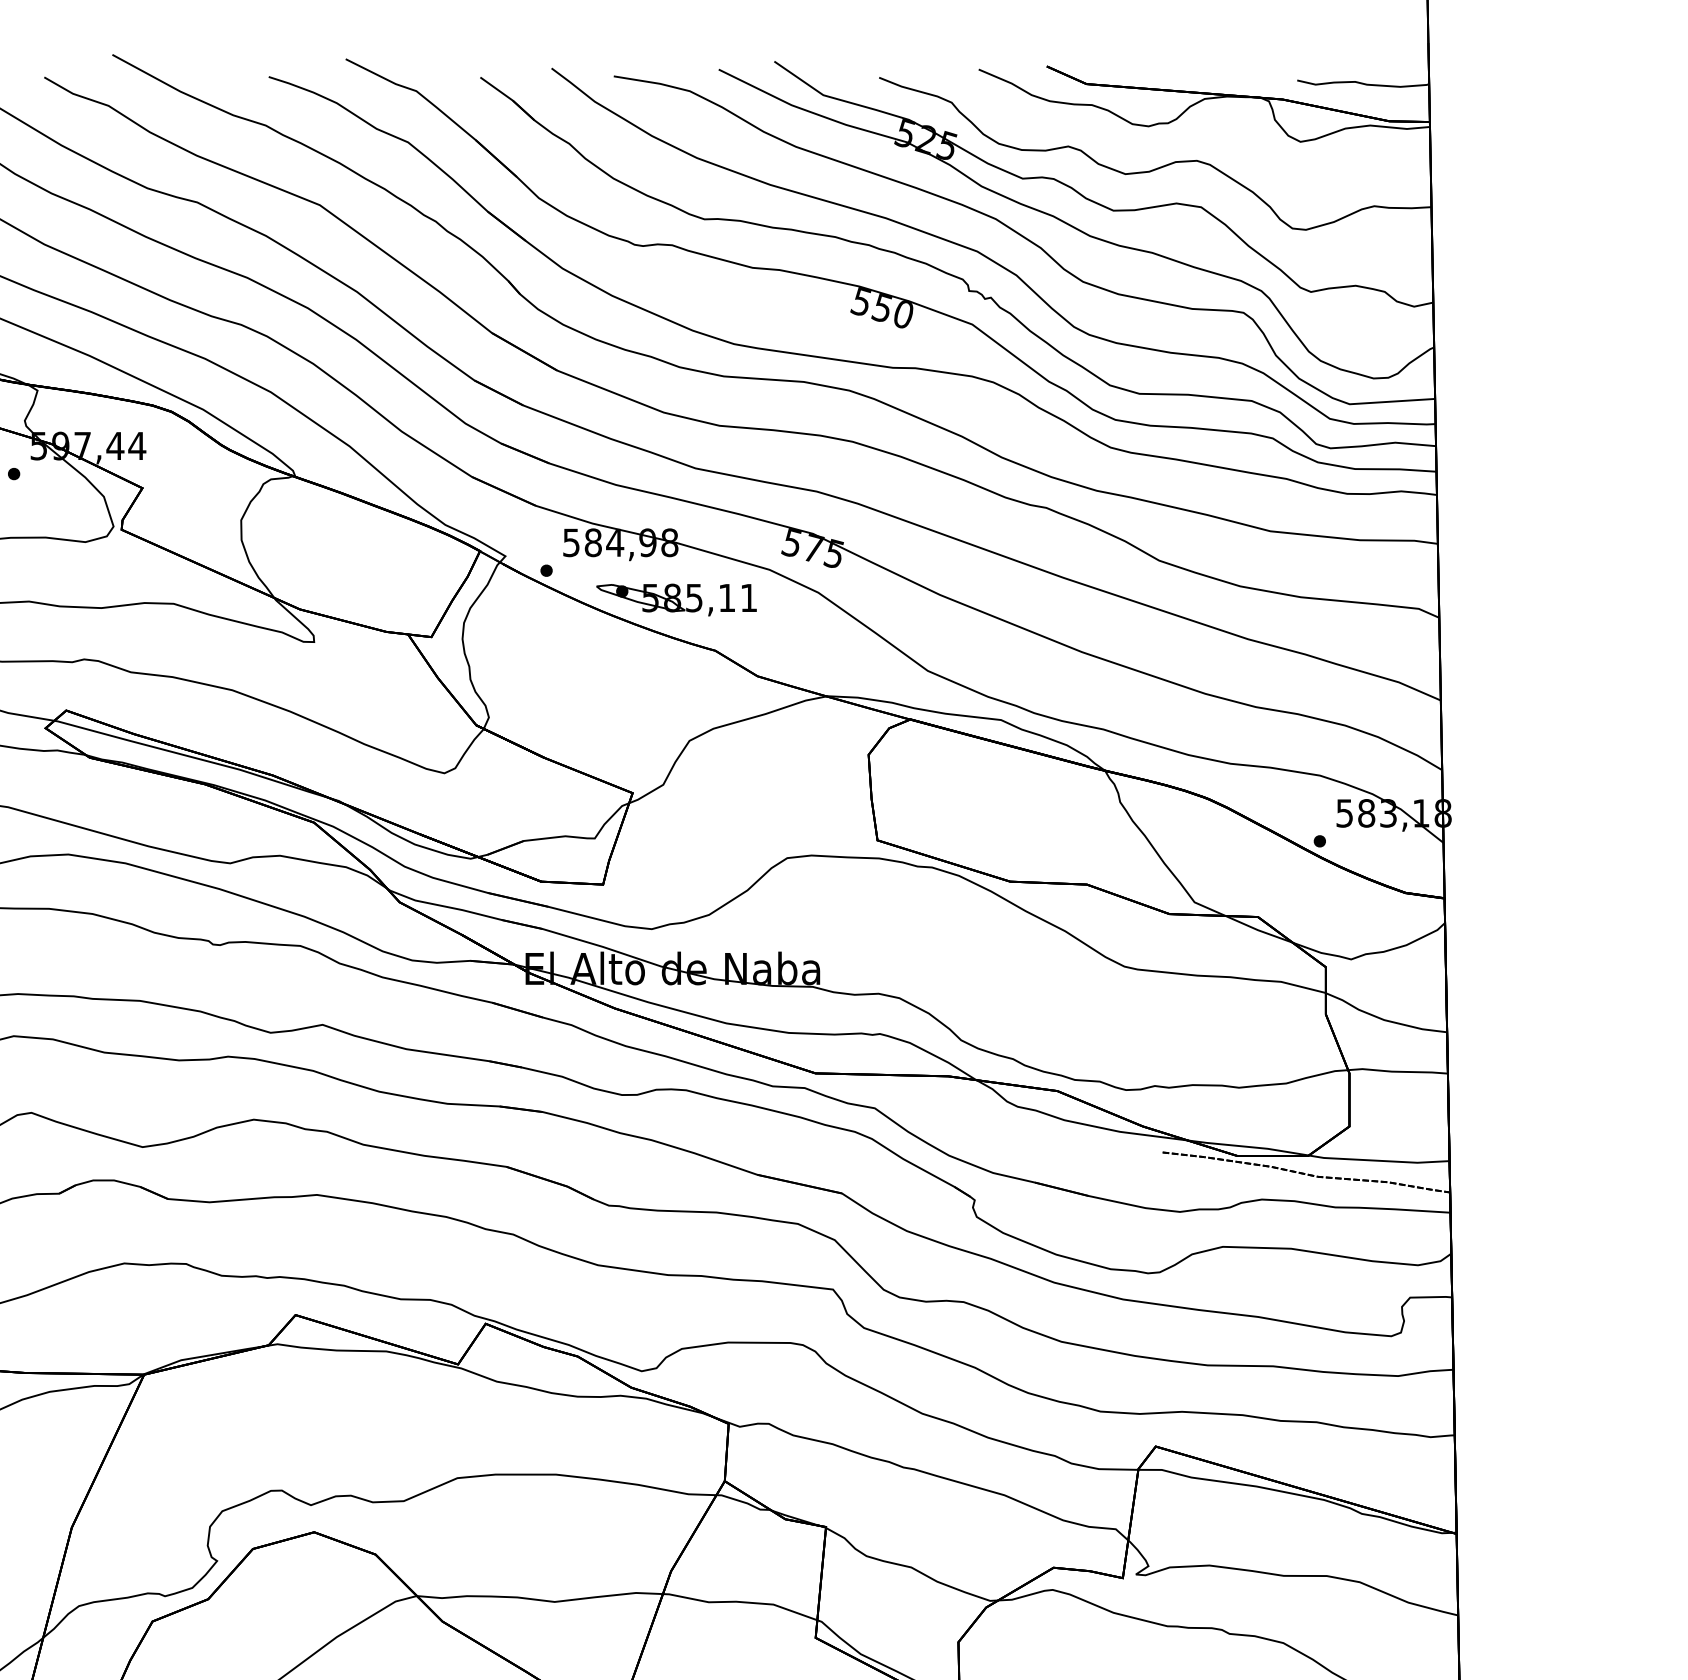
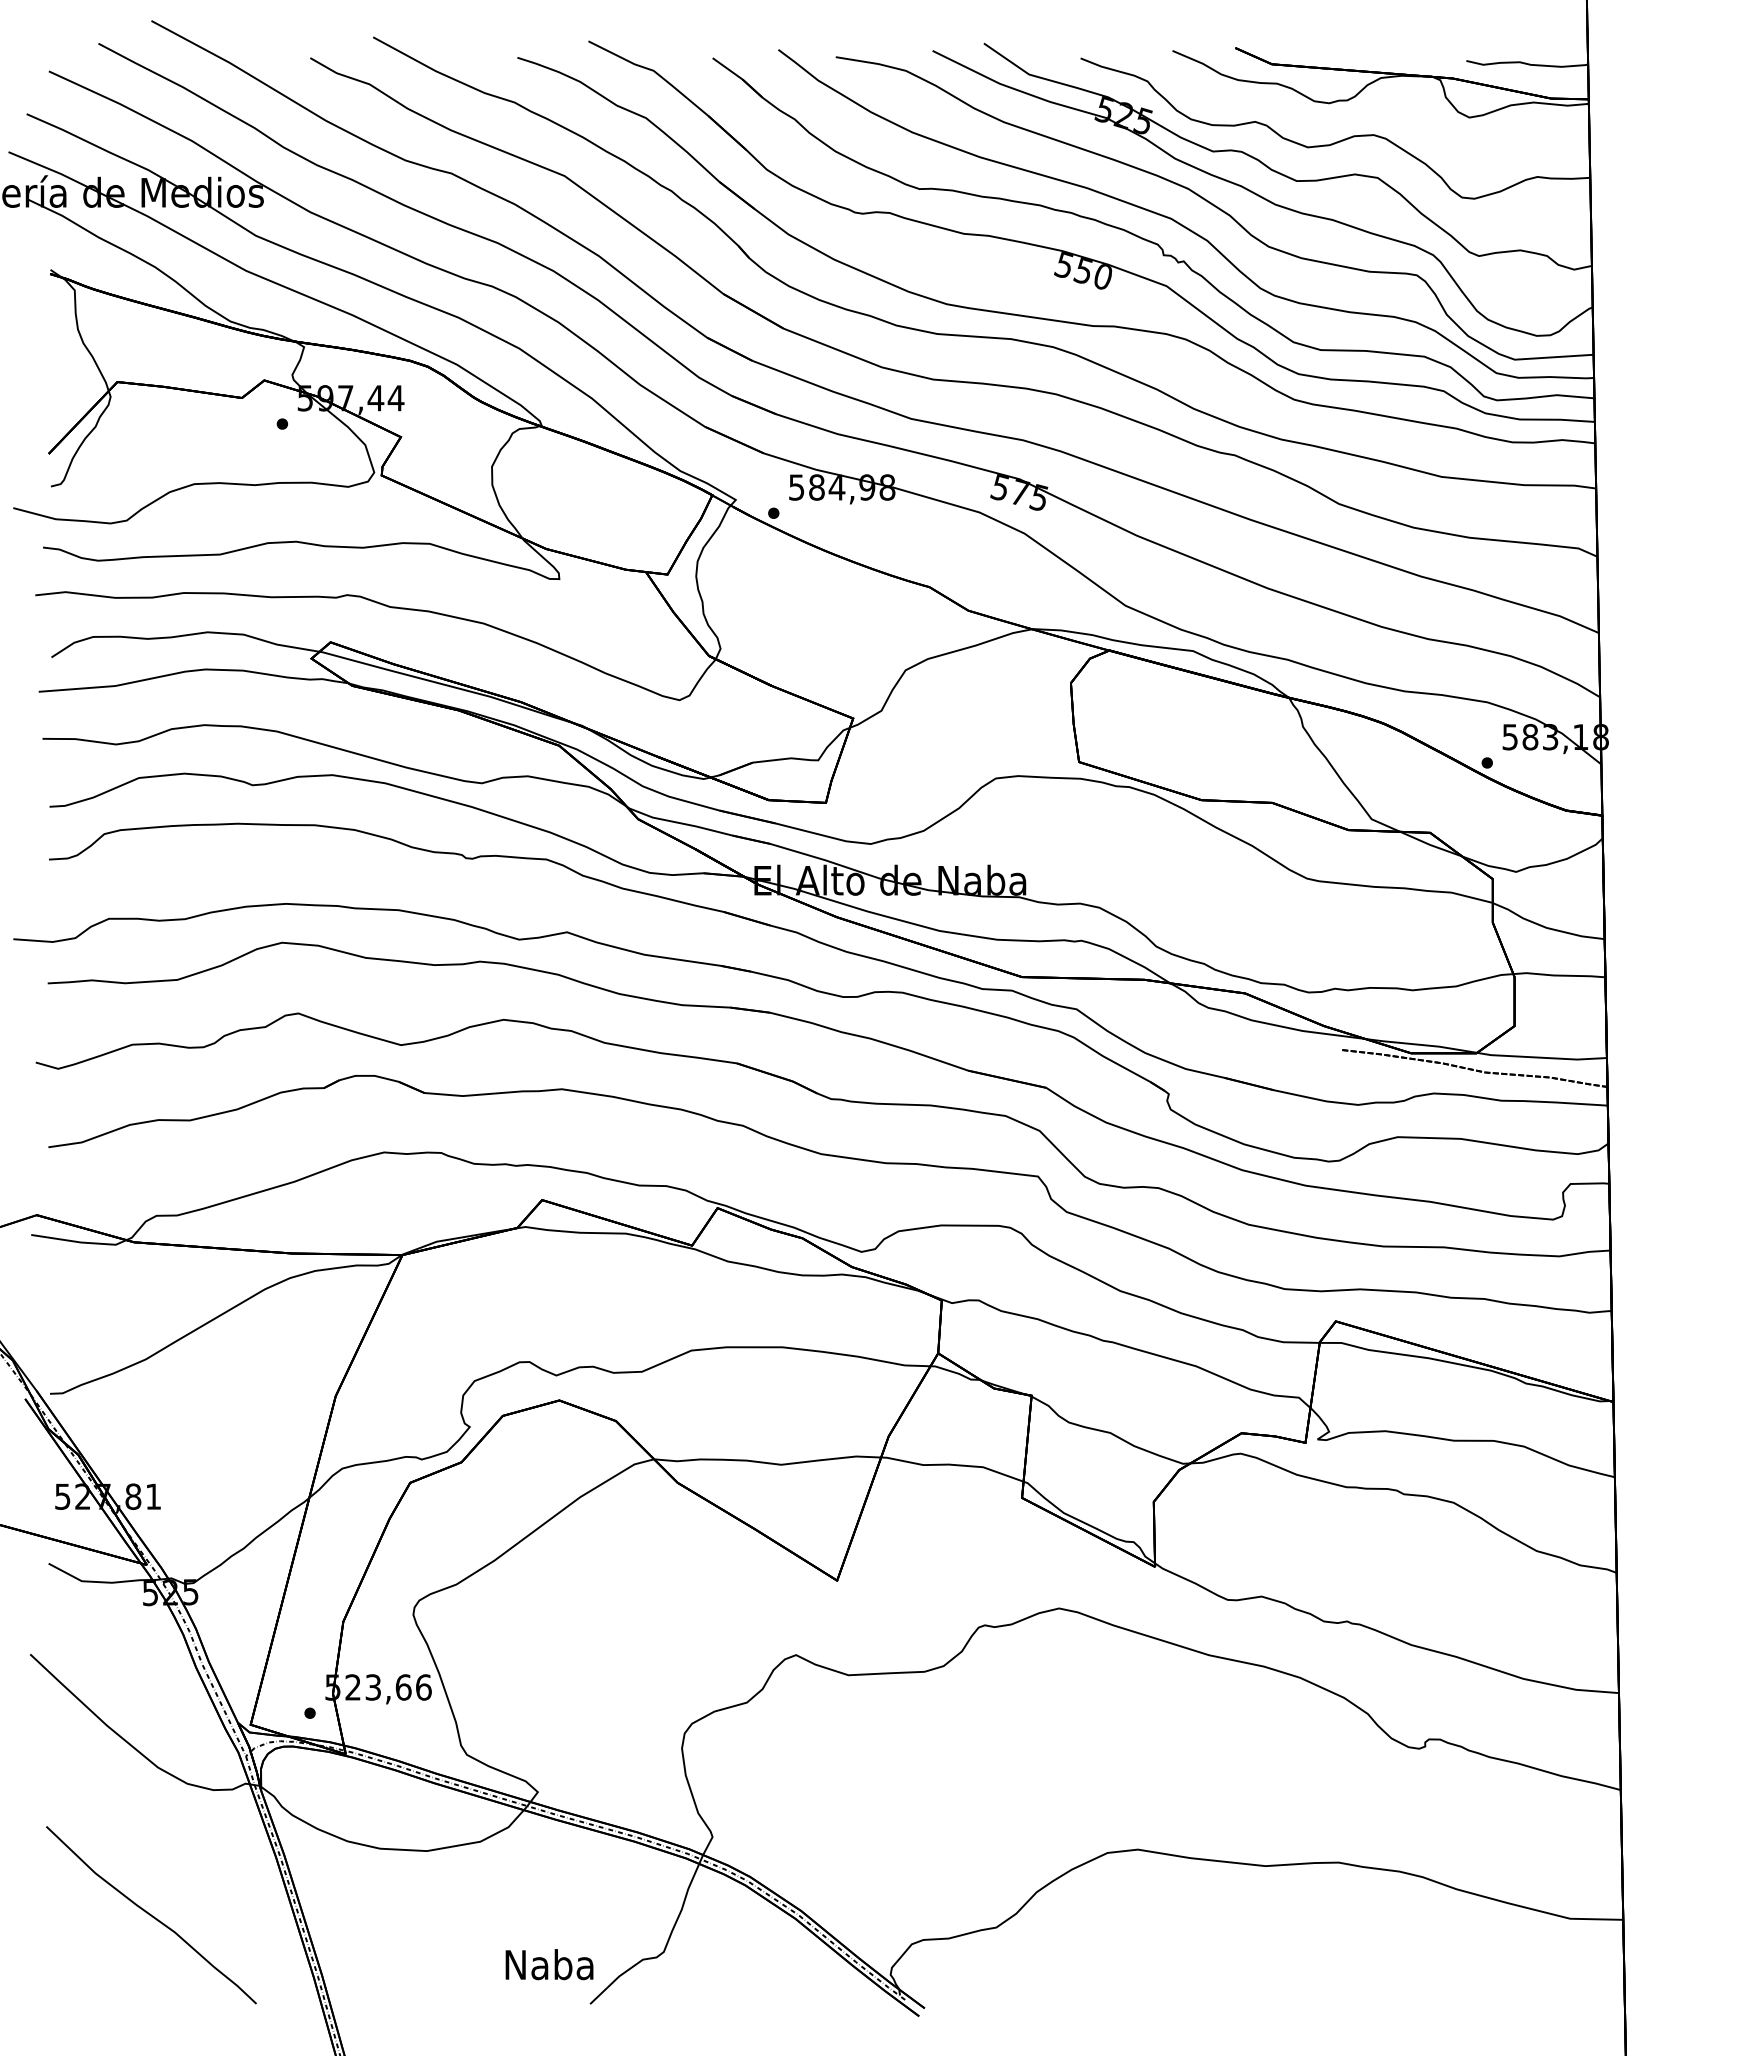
part: (676, 600) -> (893, 540), removed

